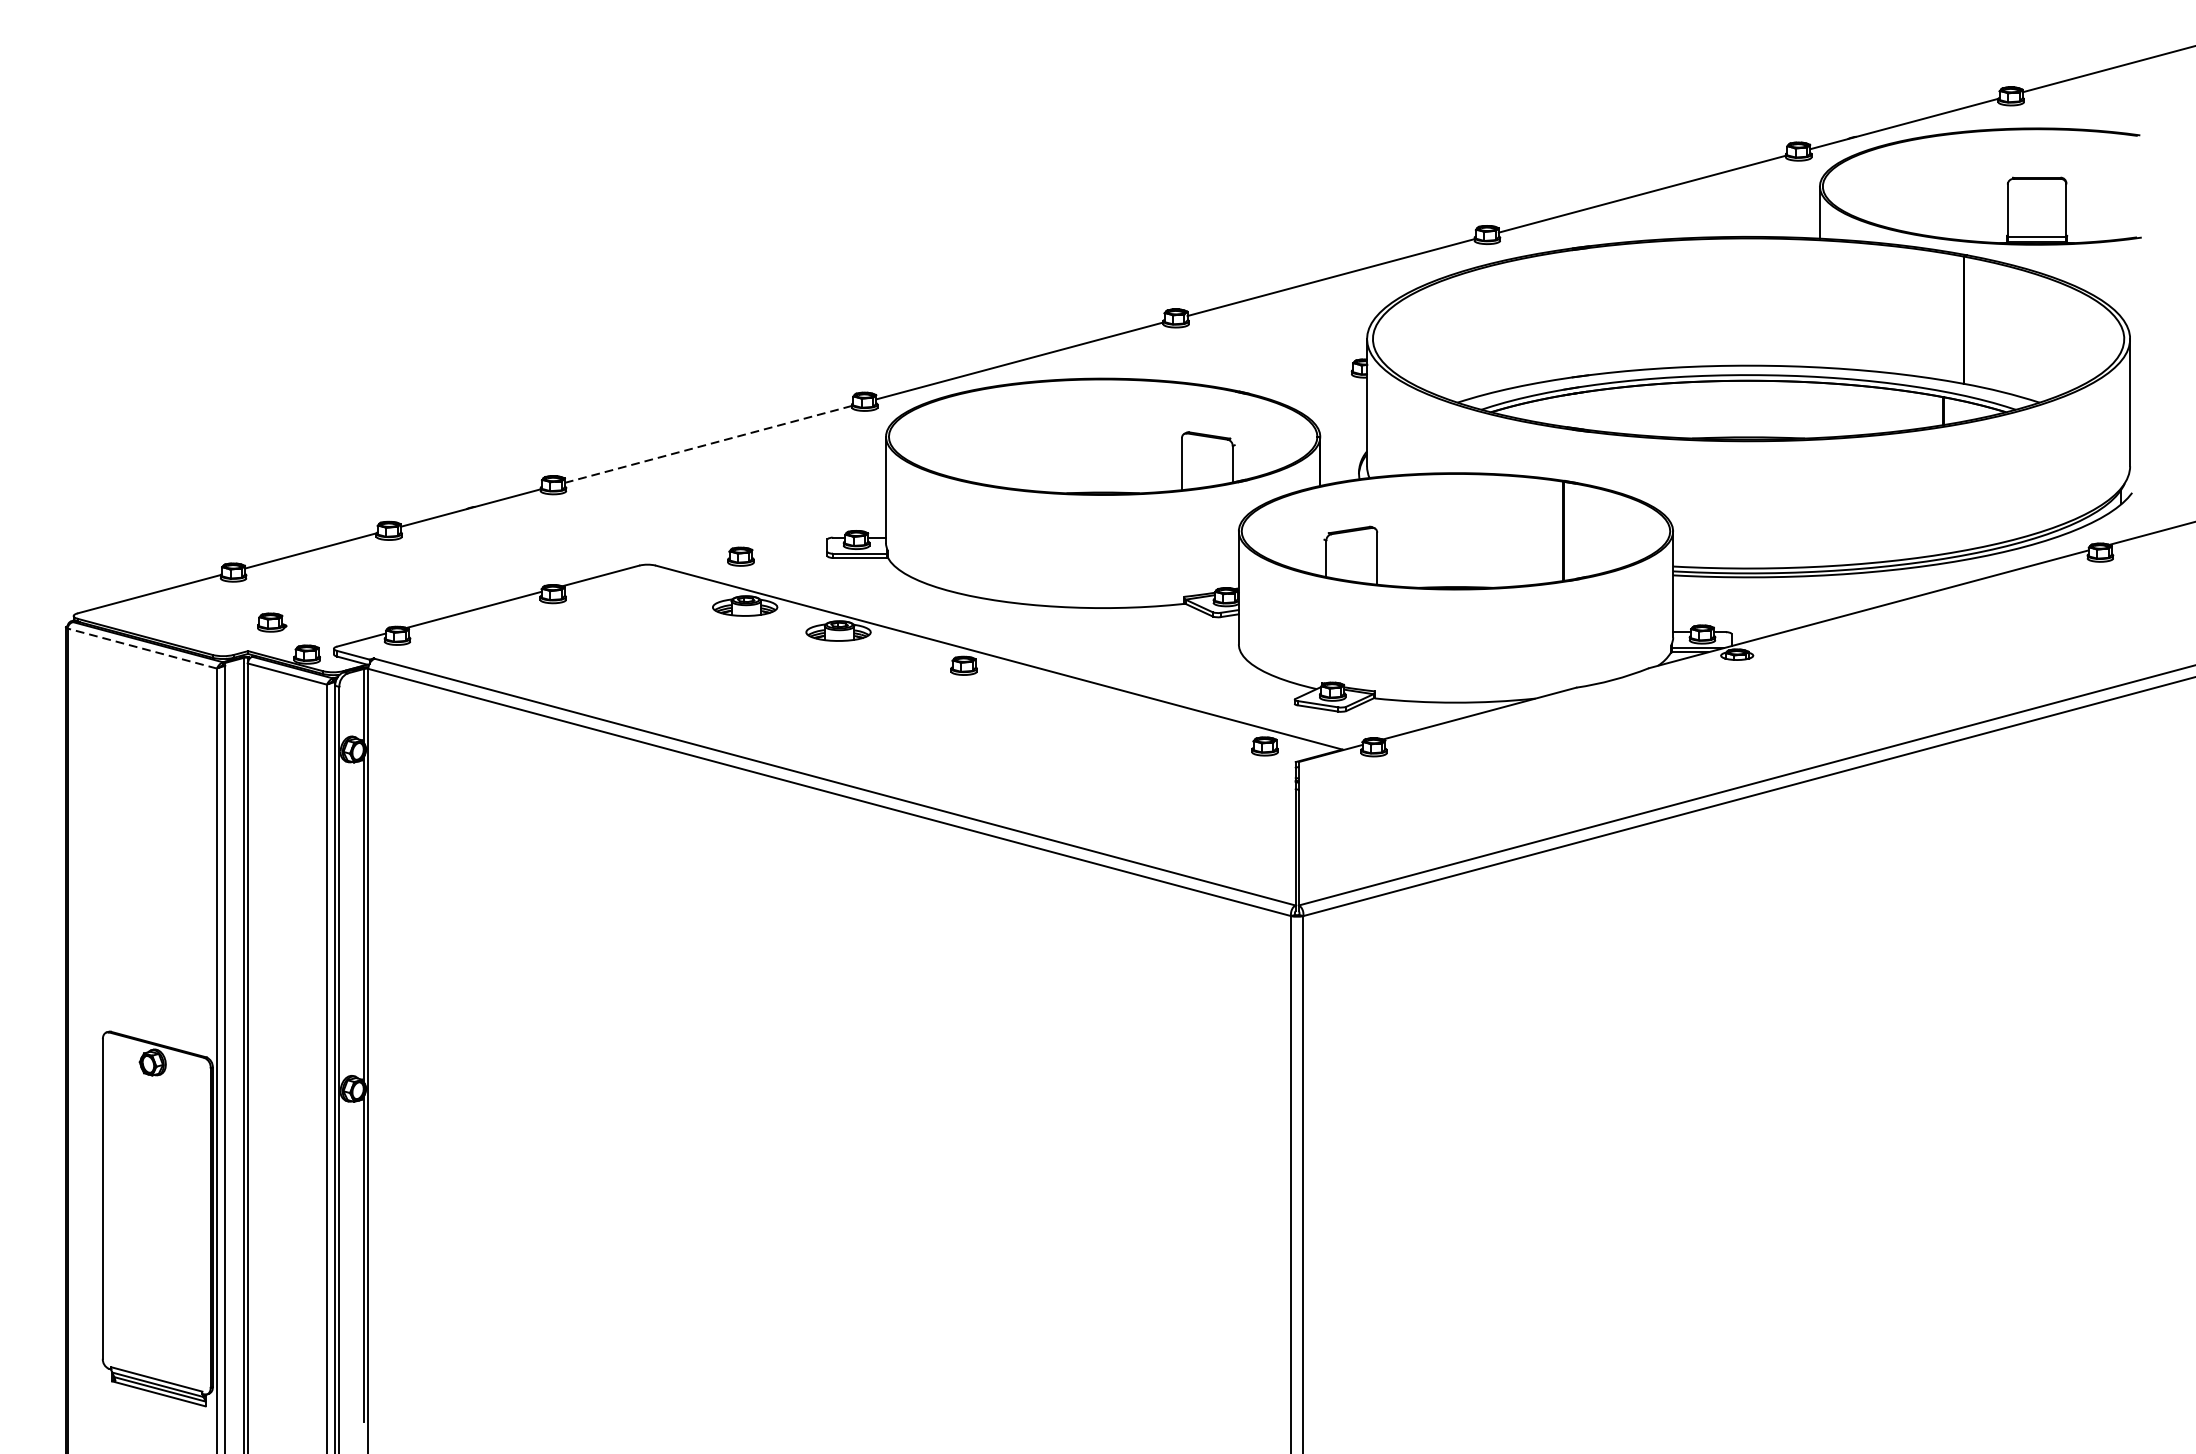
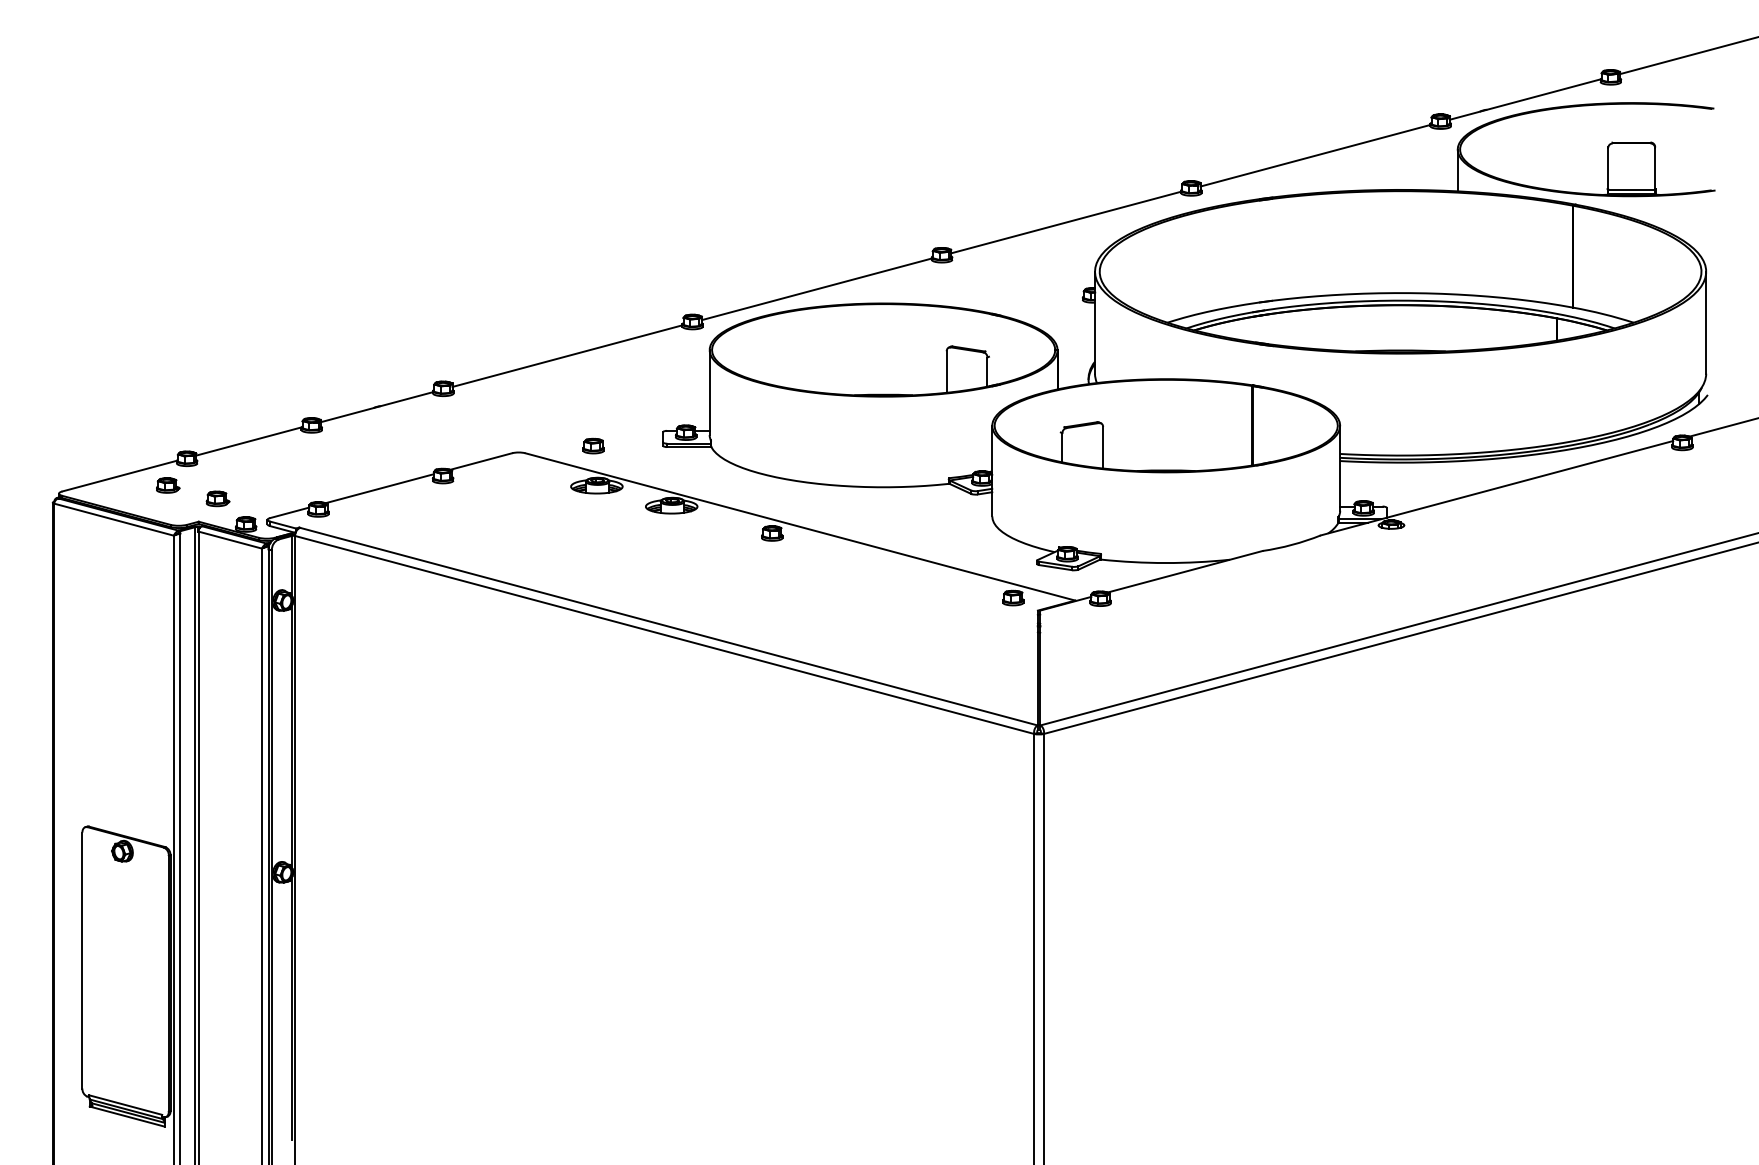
line: (708, 444) -> (567, 356), dashed -> solid
part: (210, 605) -> (168, 485), added
line: (141, 648) -> (113, 519), dashed -> solid

